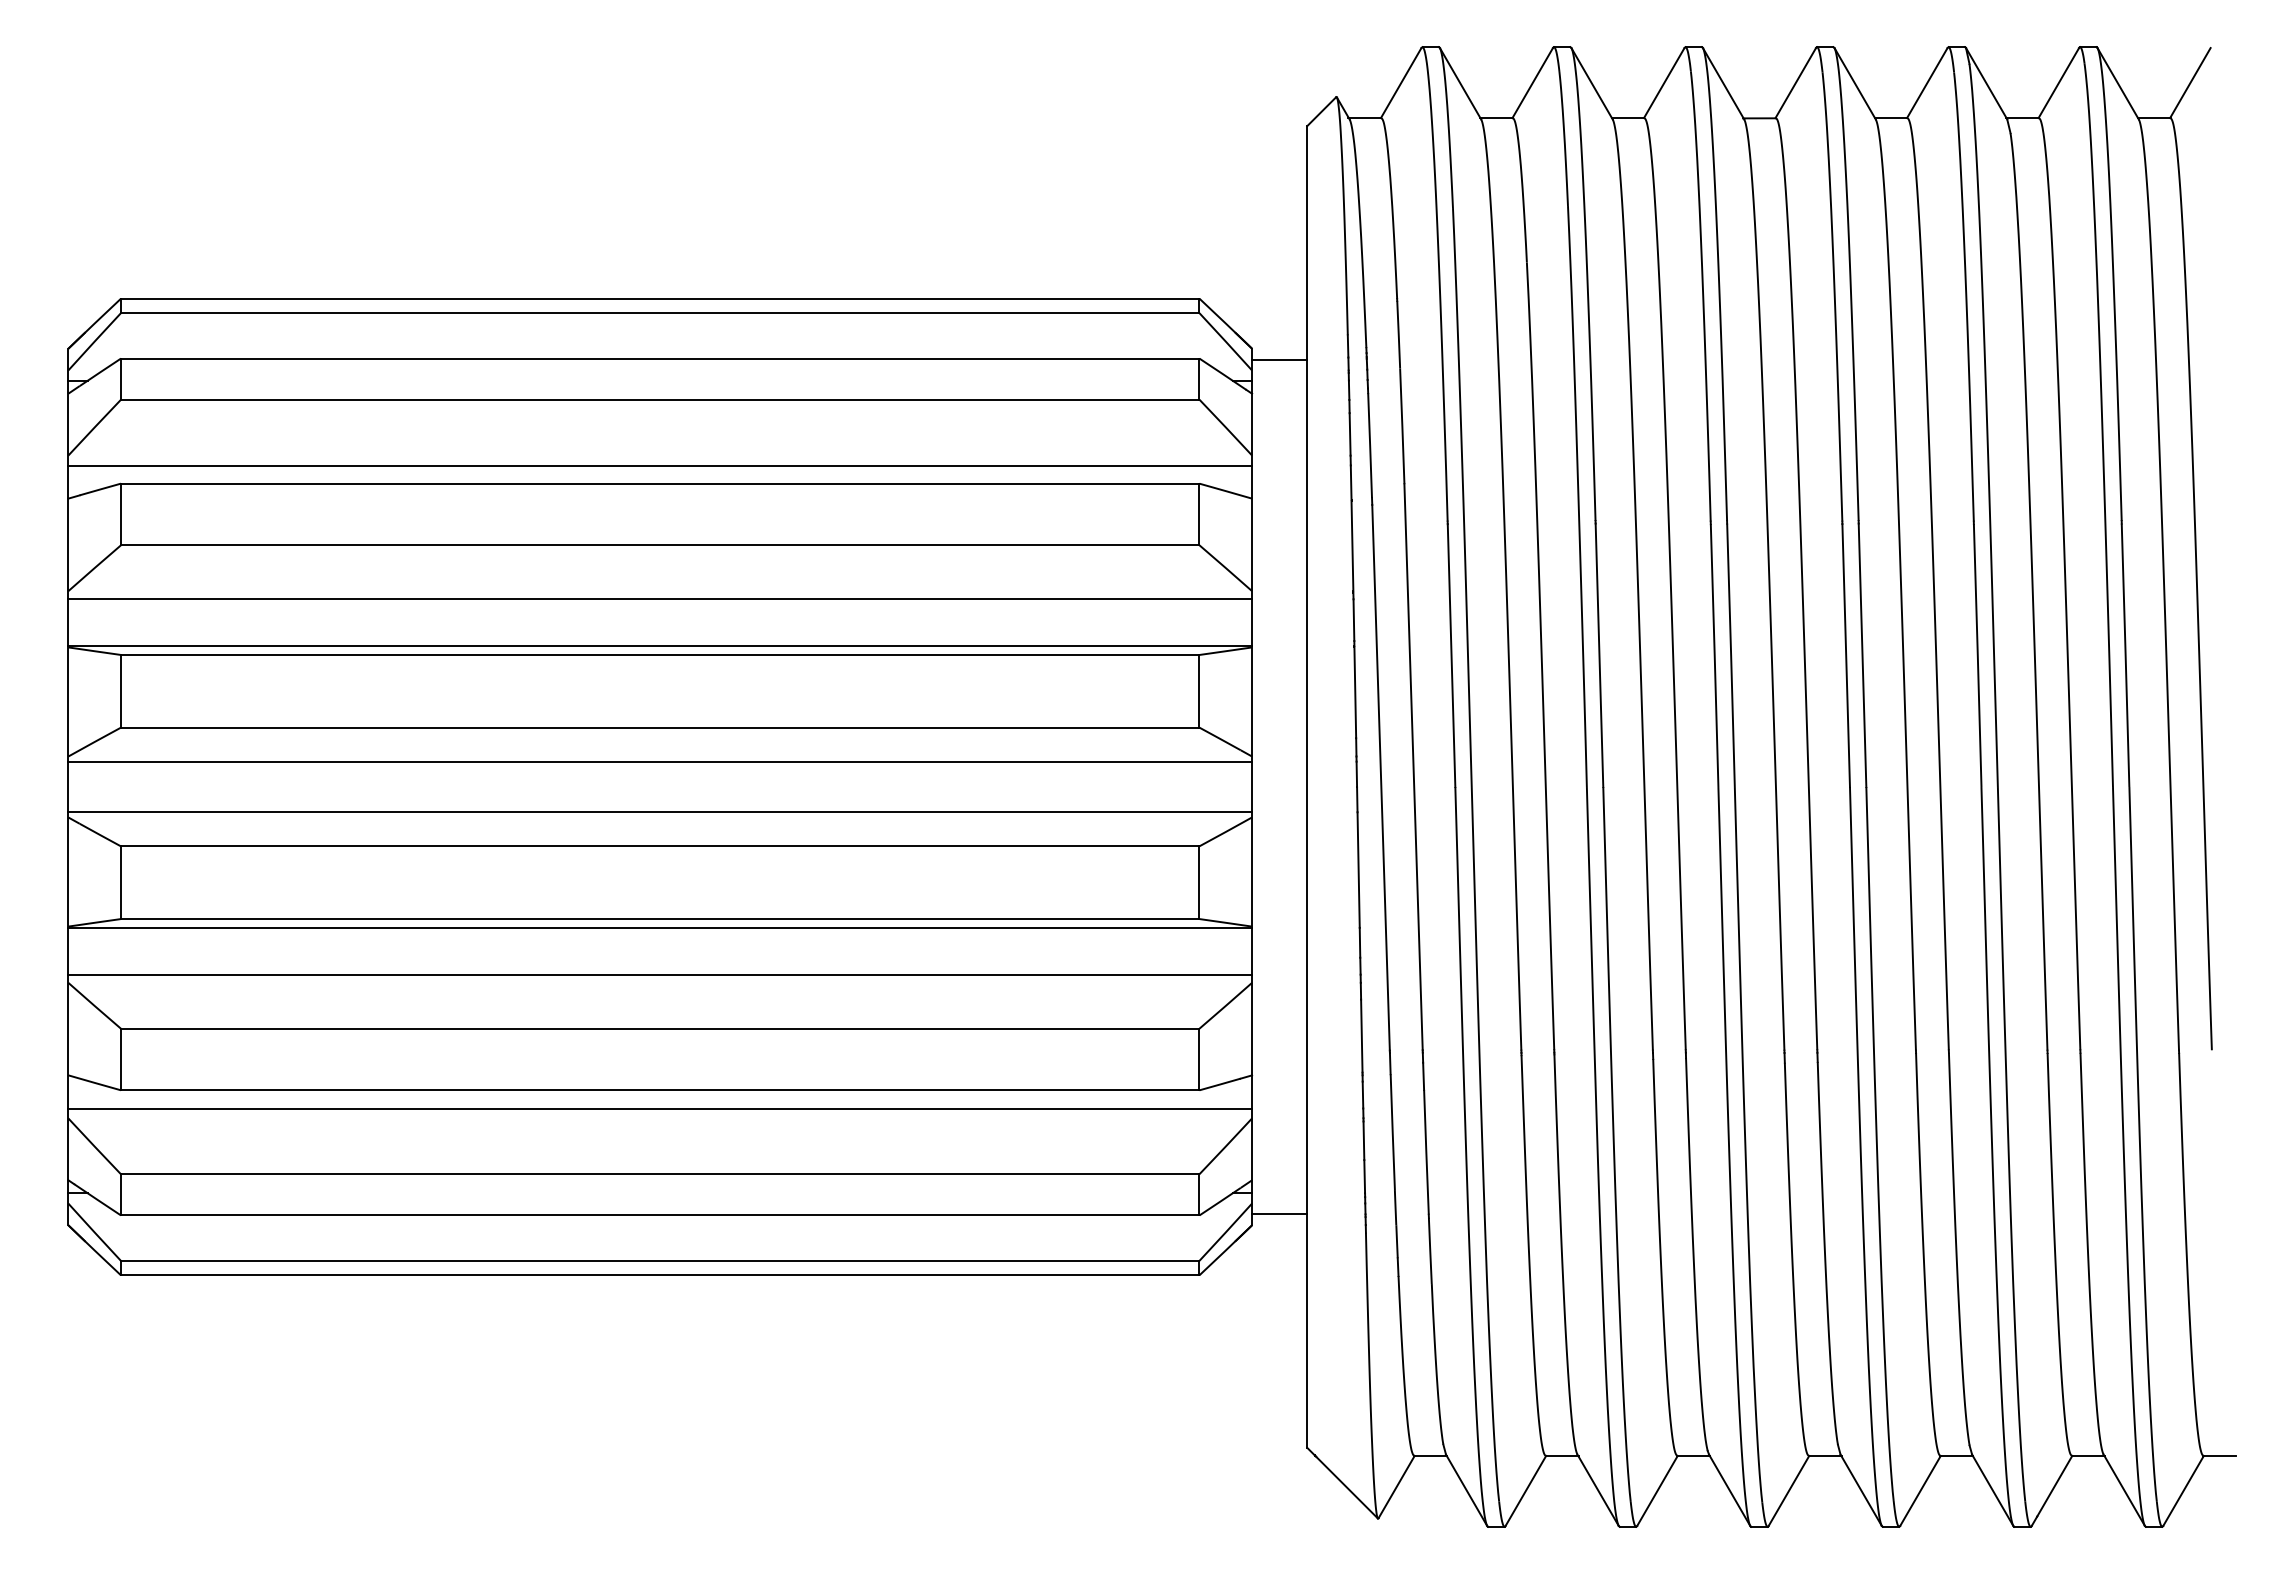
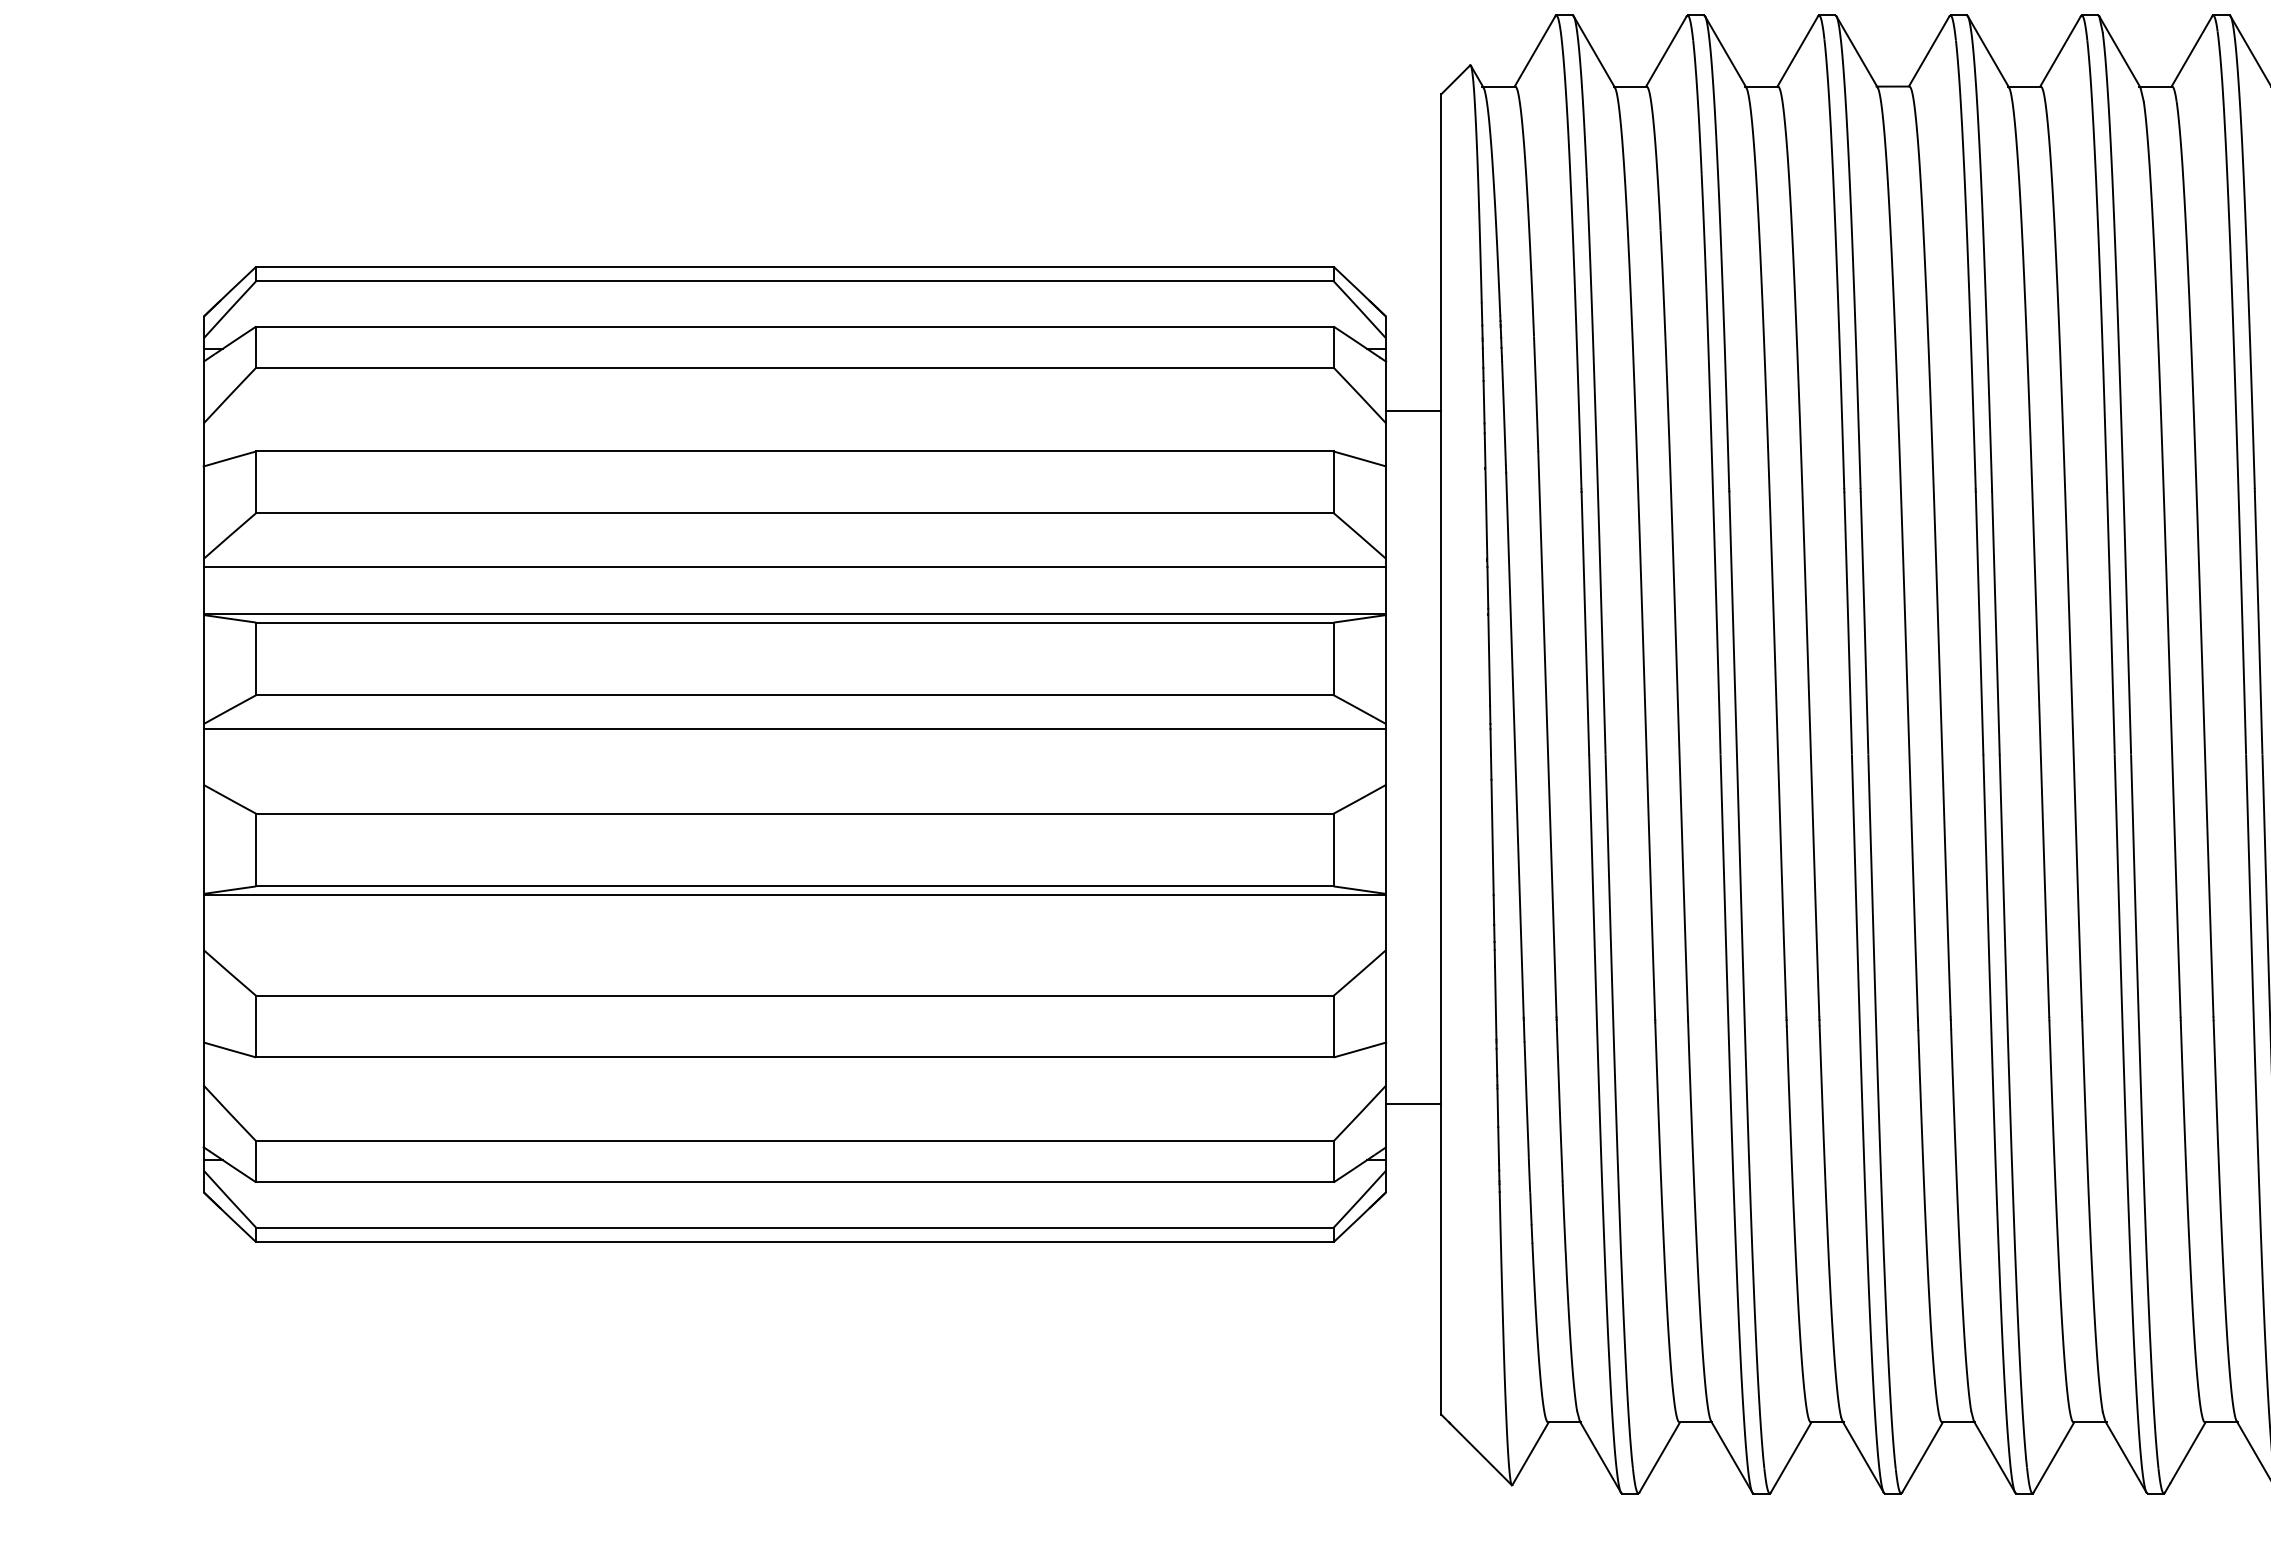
line: (1279, 359) -> (1413, 411), moved
line: (660, 465) -> (795, 433), removed
line: (660, 812) -> (795, 779), removed
line: (660, 974) -> (795, 941), removed
line: (660, 1108) -> (795, 1075), removed
line: (1279, 1214) -> (1413, 1103), moved

